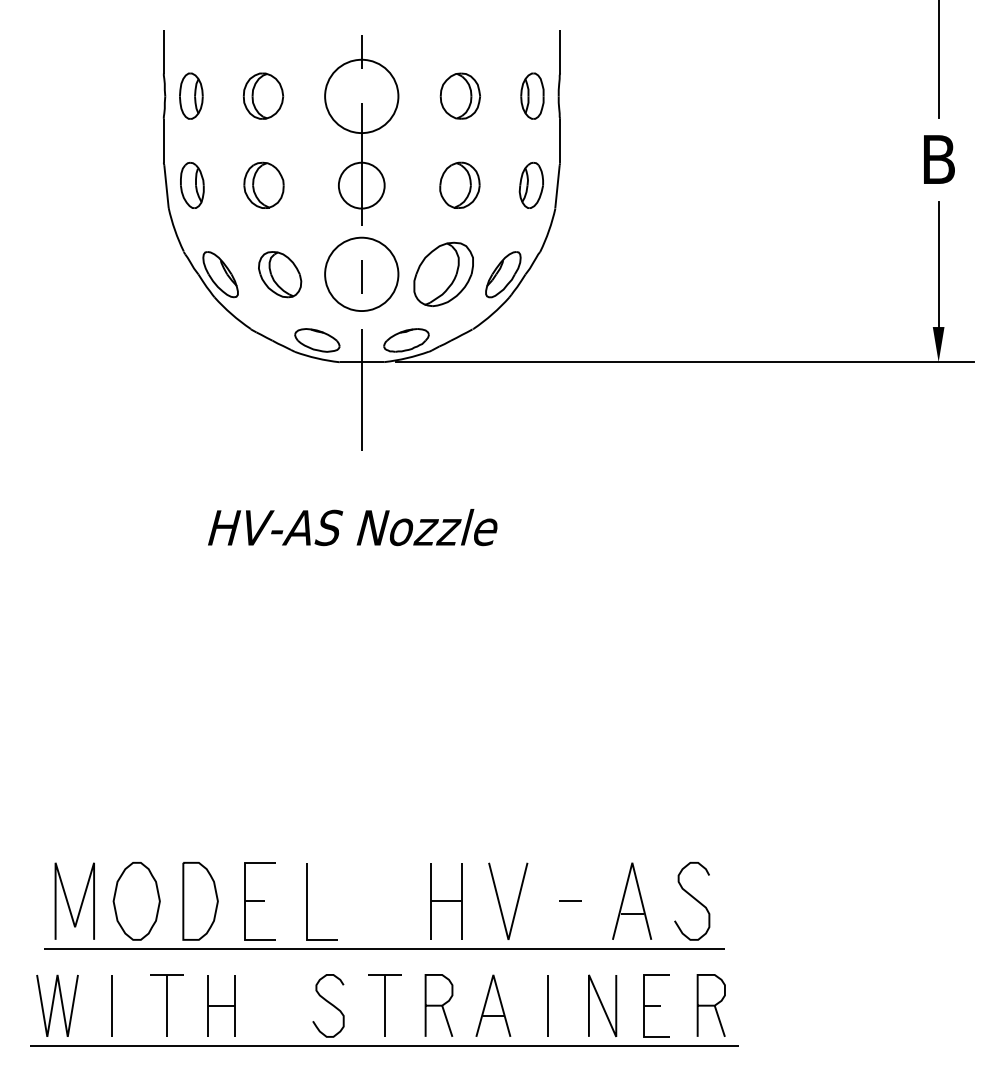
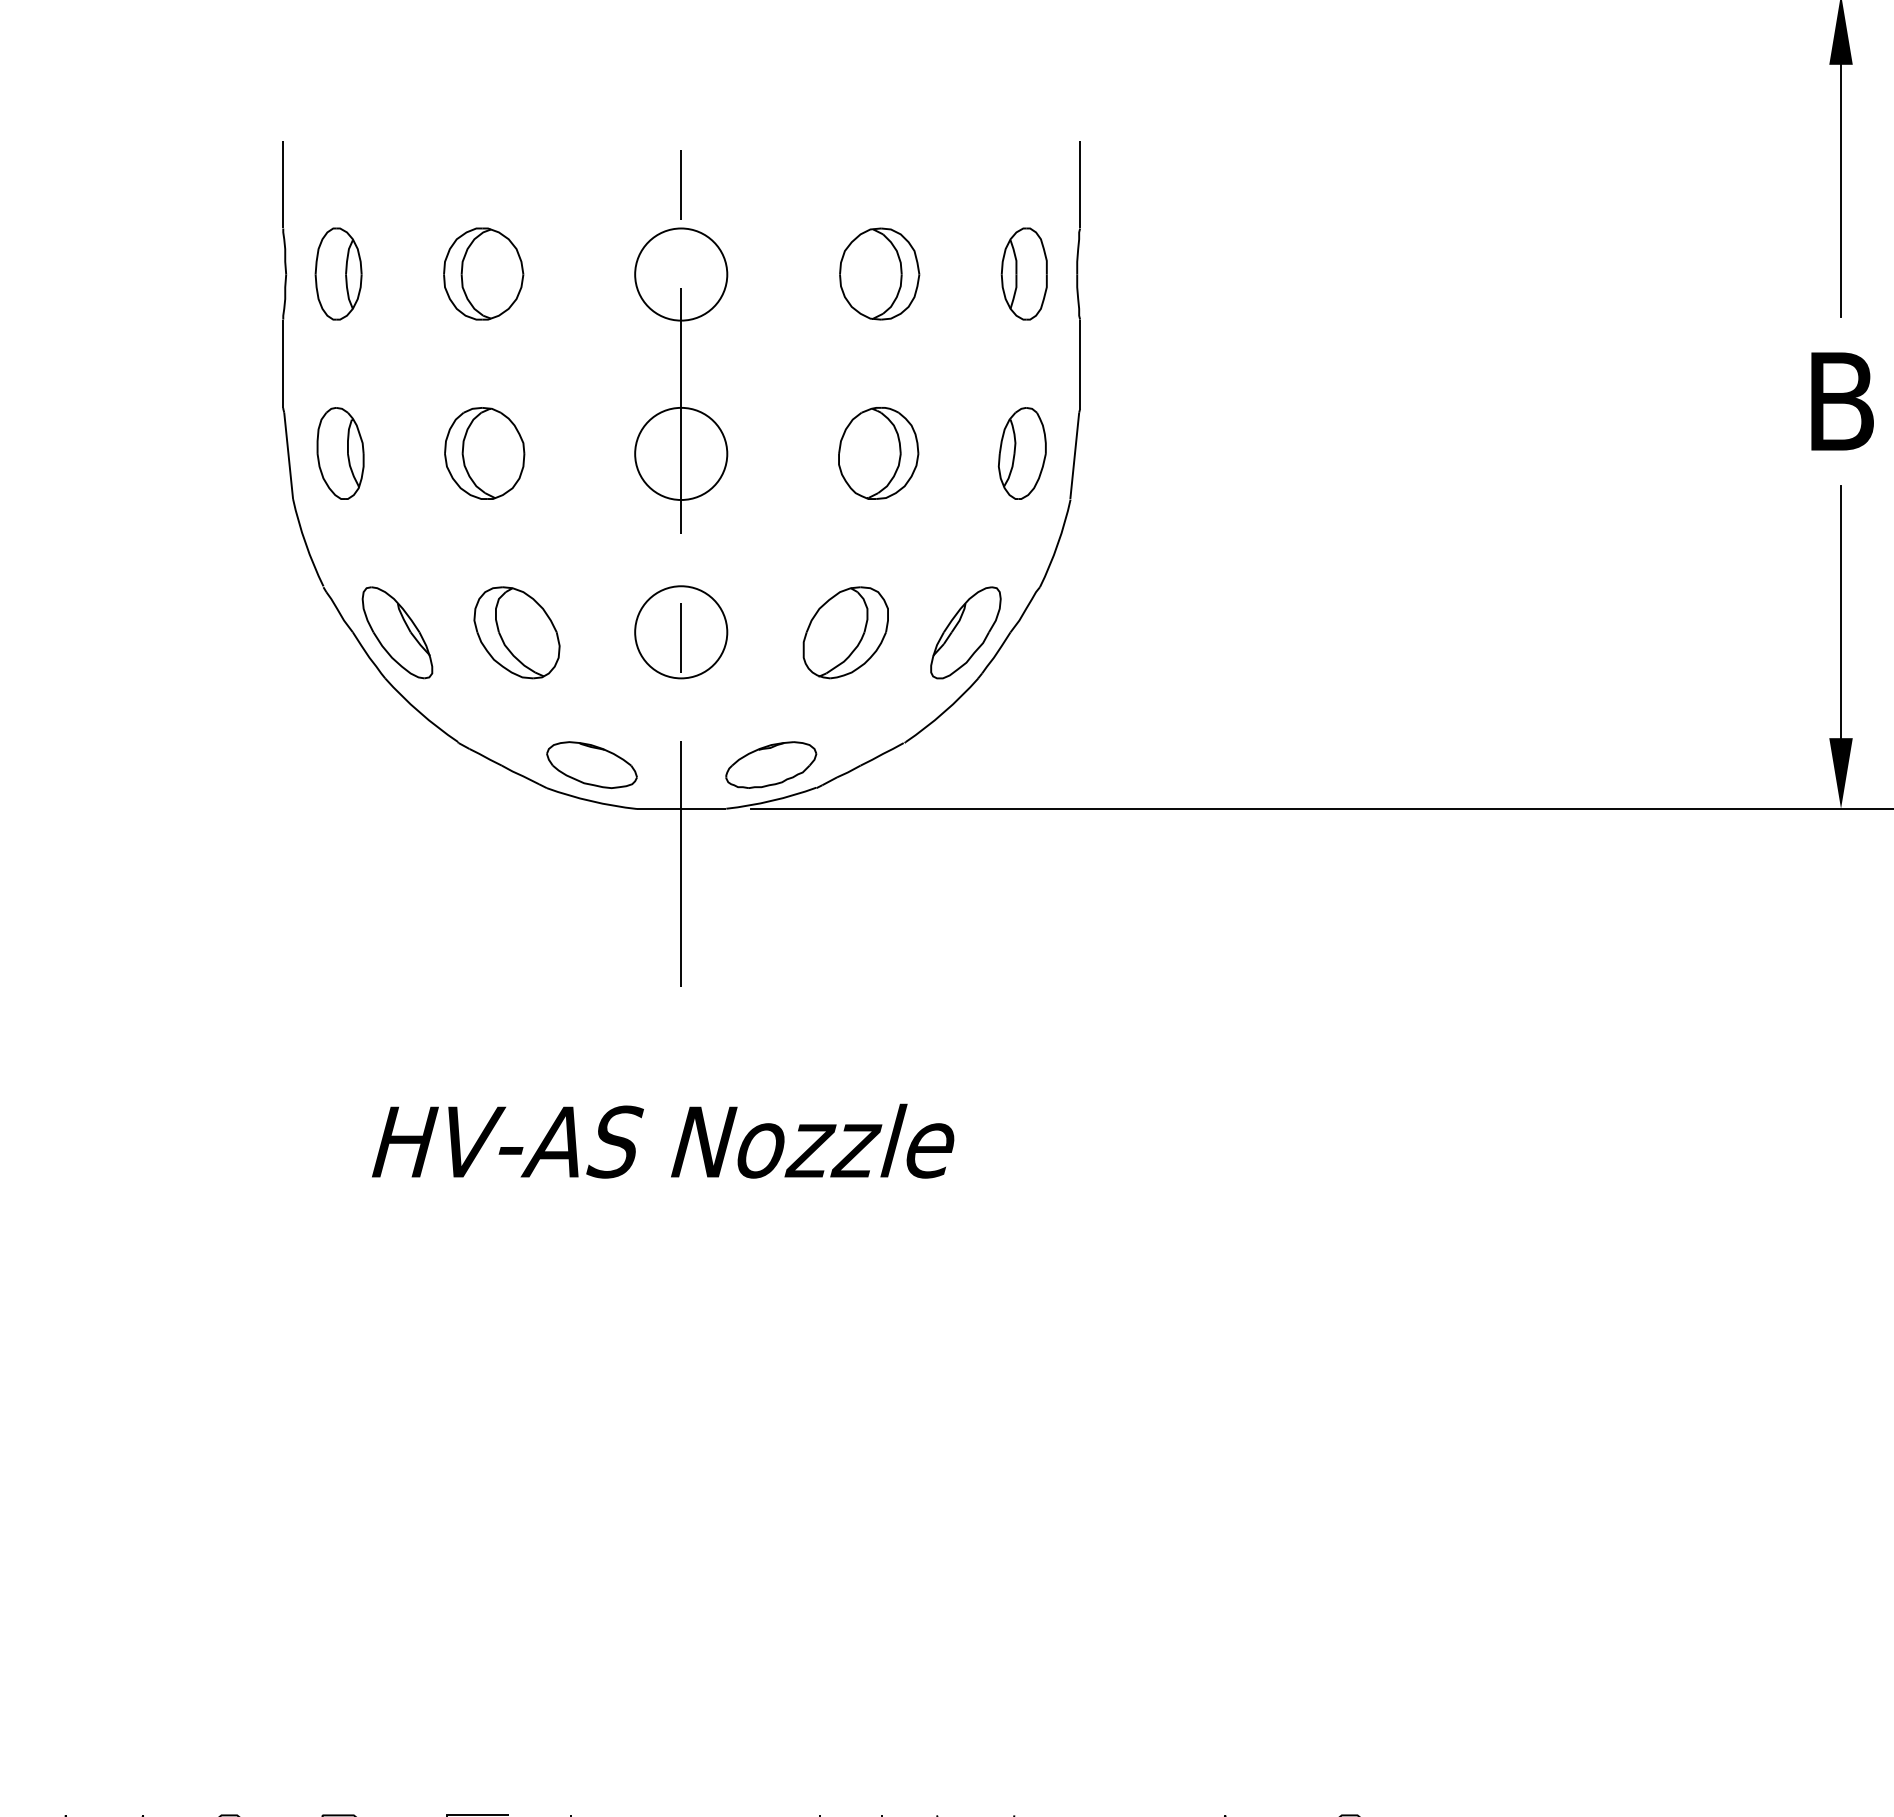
circle: (361, 96) -> (680, 274), size x0.62
circle: (361, 274) -> (680, 632), size x0.62
part: (443, 274) -> (845, 632), size x0.71

